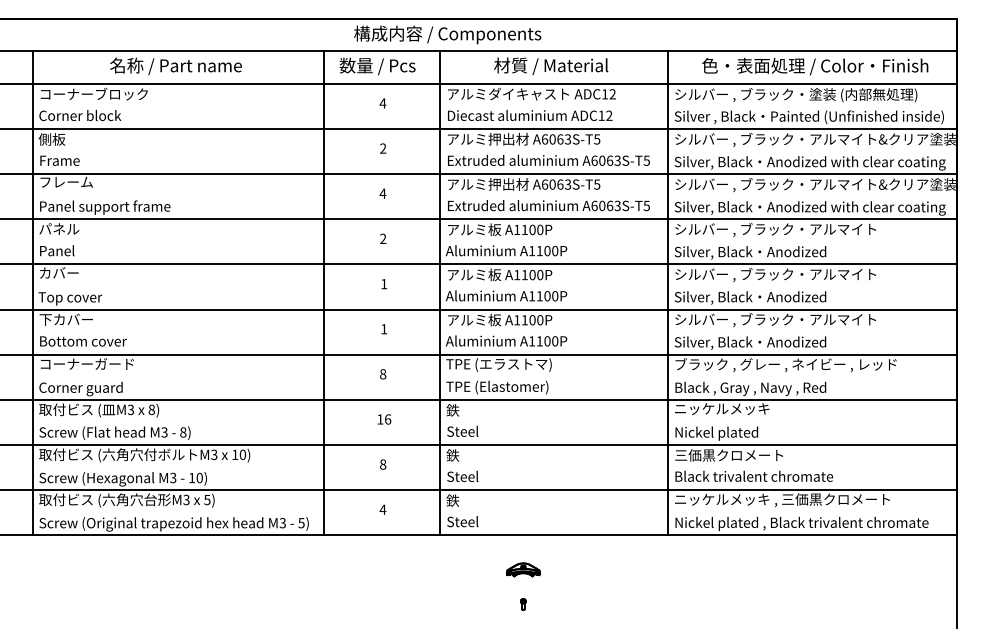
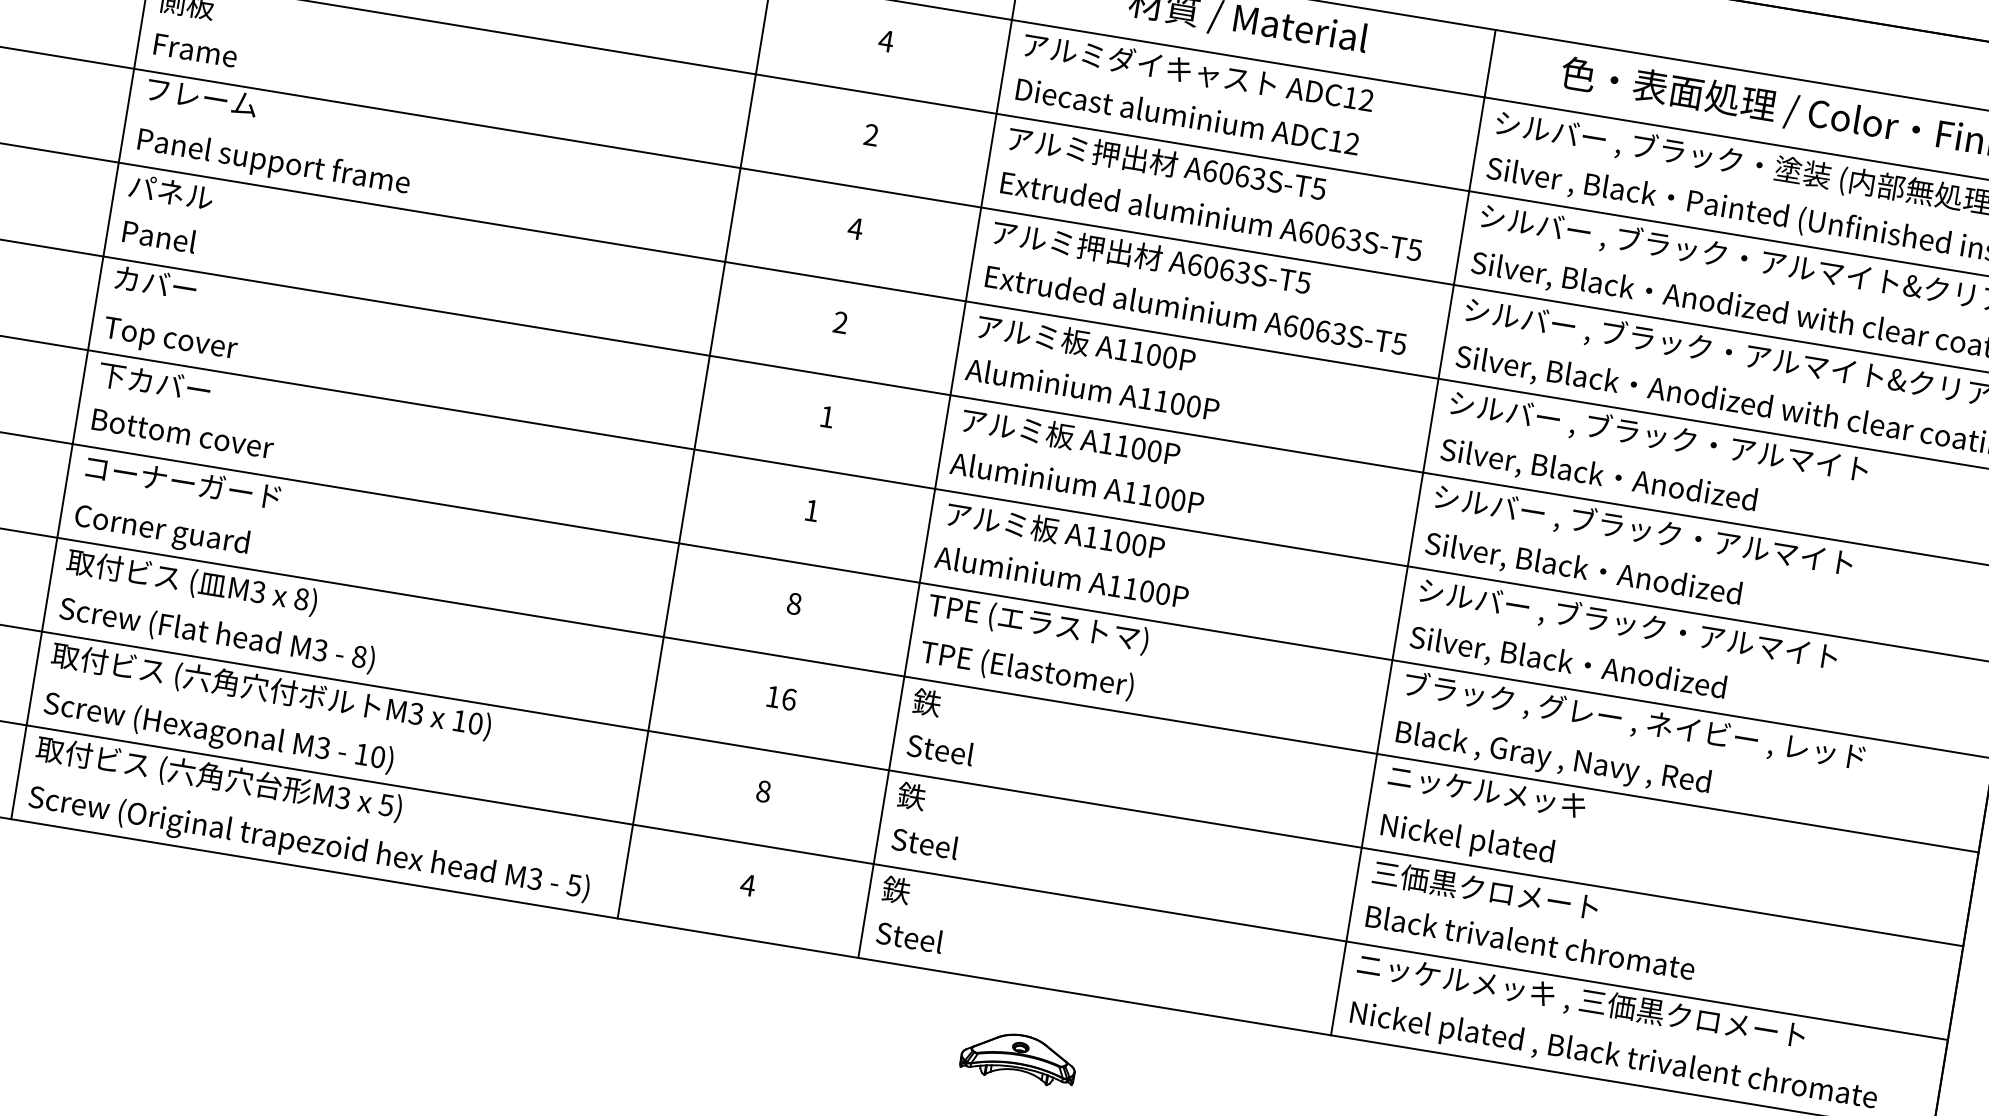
part: (523, 569) -> (1019, 1057), size x1.67

